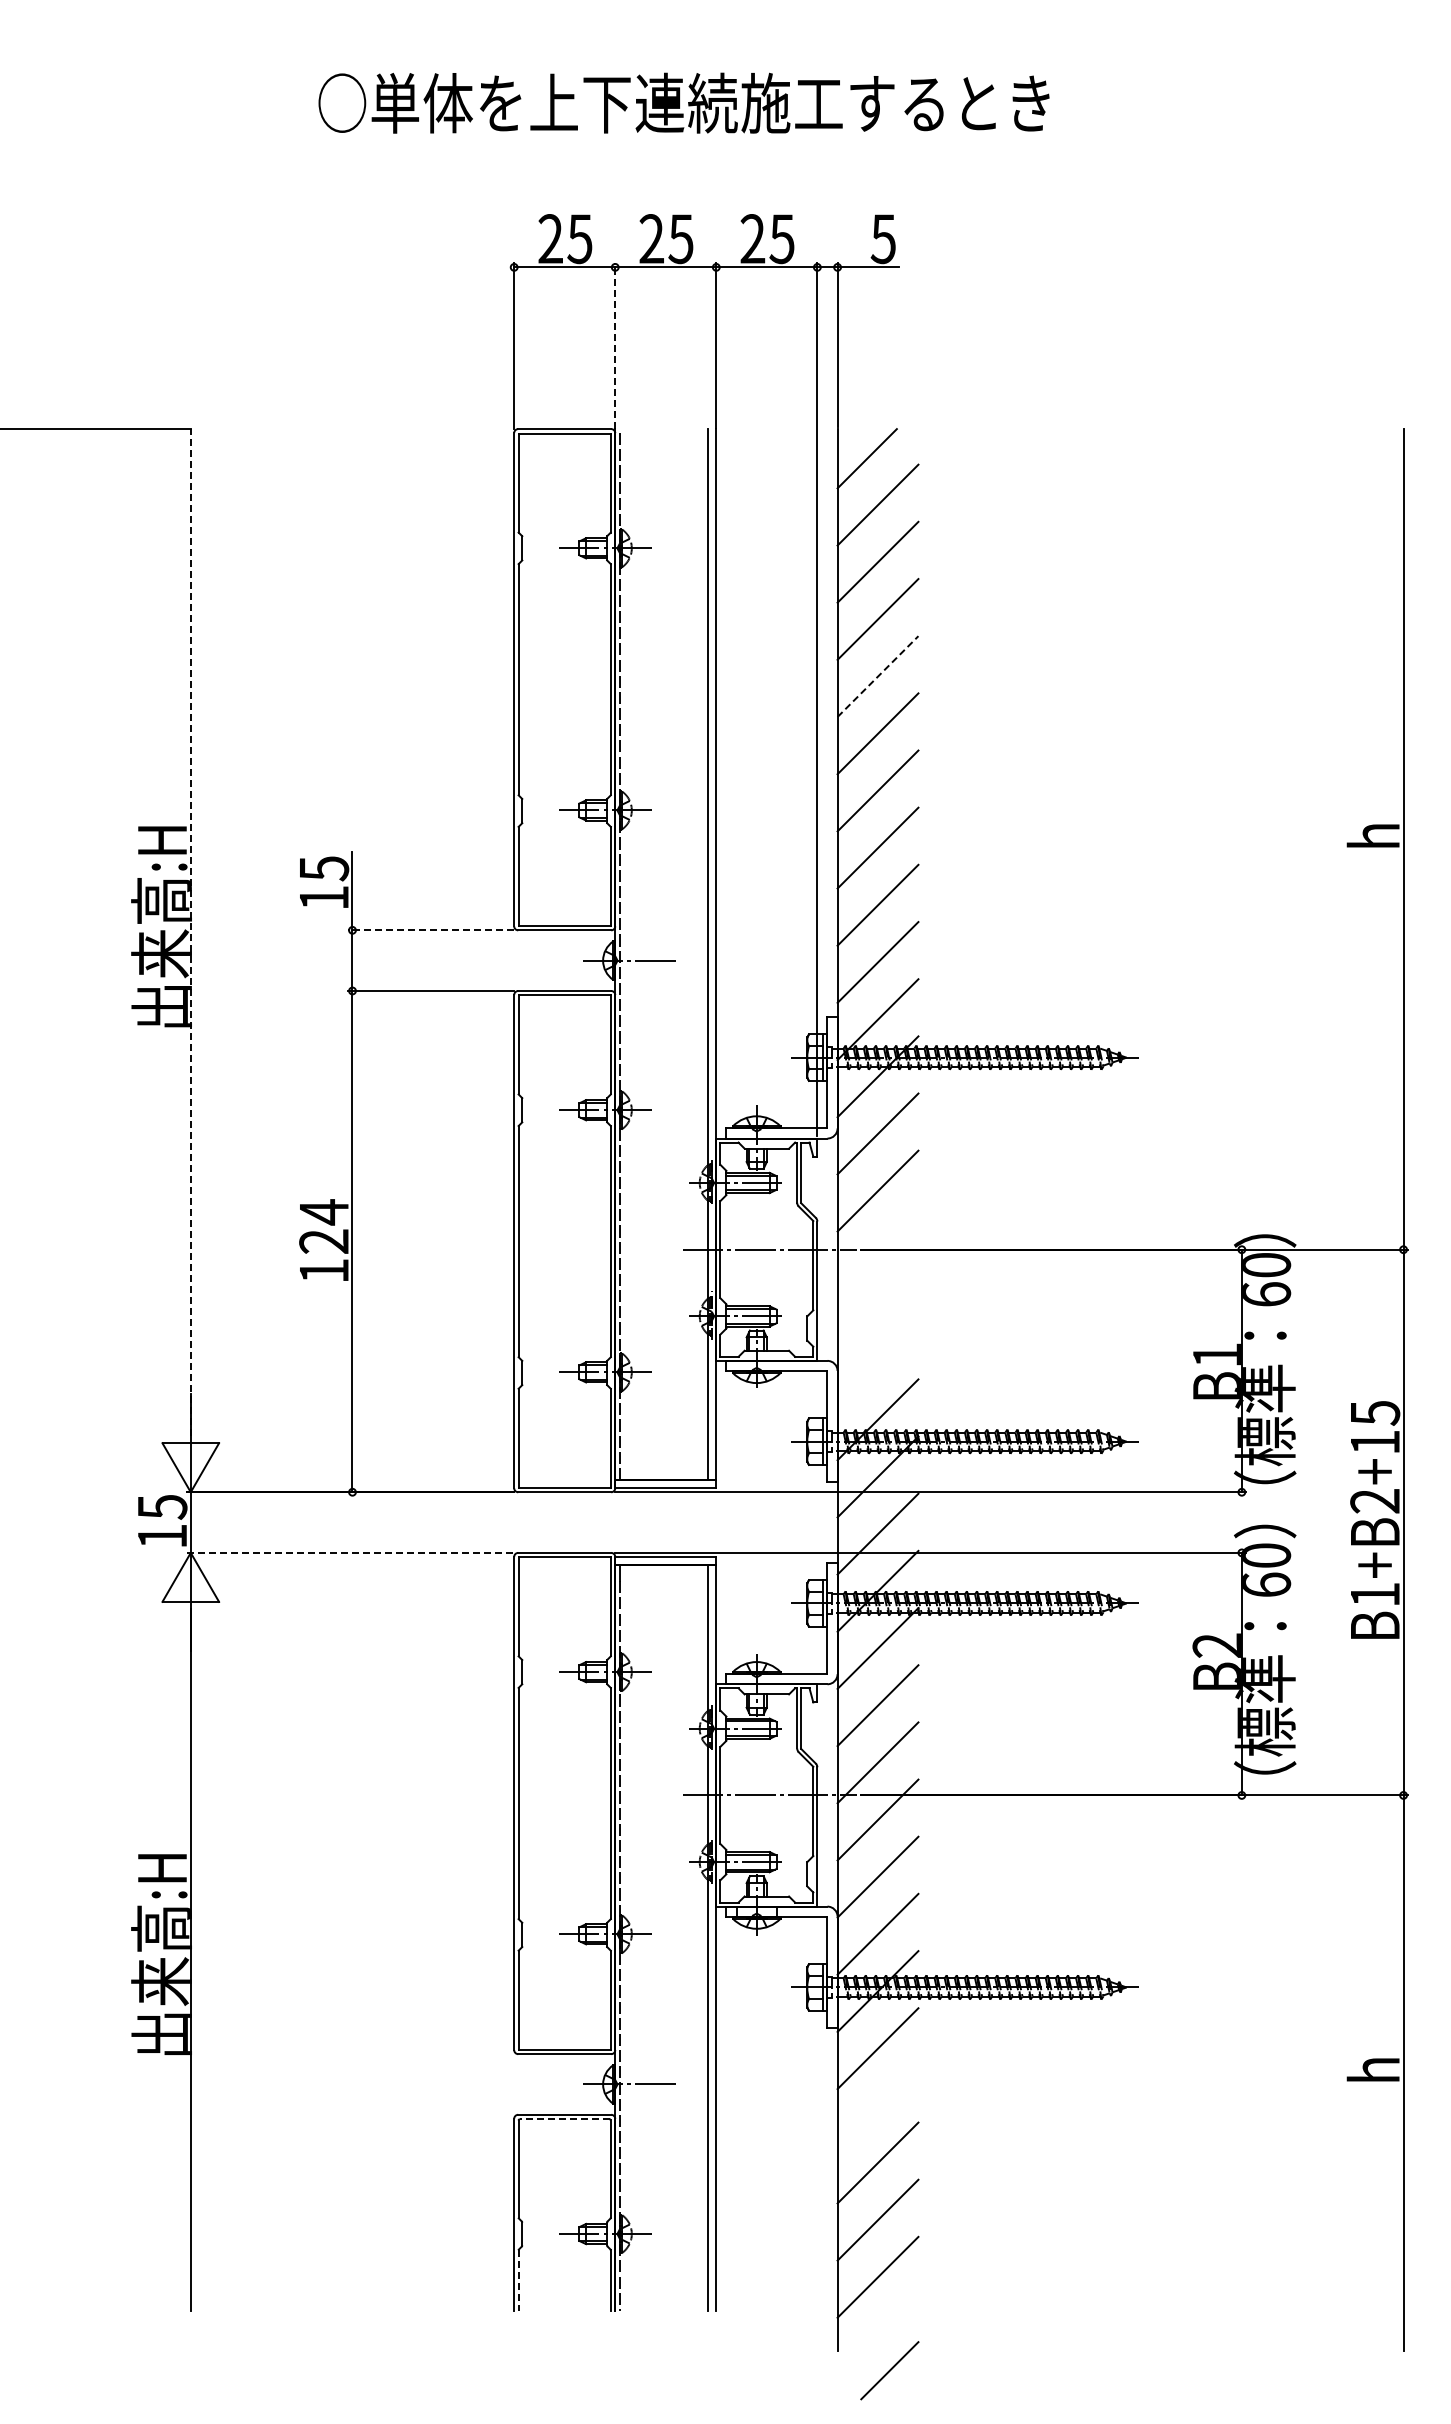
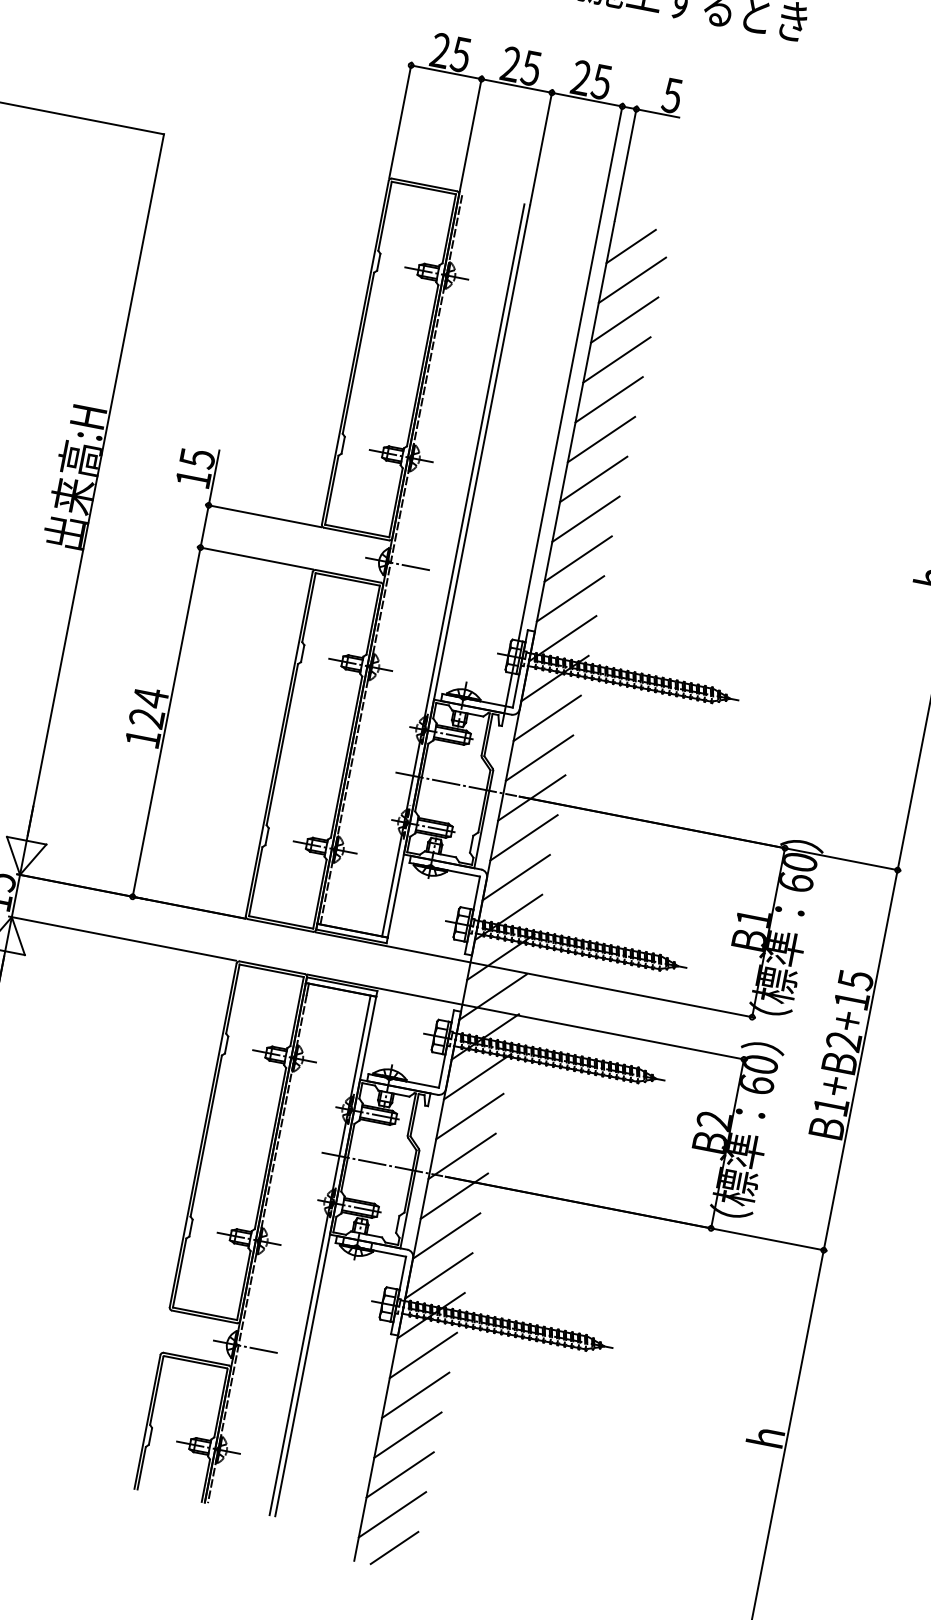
line: (615, 345) -> (471, 133), dashed -> solid
line: (878, 676) -> (609, 399), dashed -> solid
line: (431, 930) -> (263, 516), dashed -> solid
line: (190, 931) -> (95, 484), dashed -> solid
line: (877, 1247) -> (531, 797), added
line: (877, 1305) -> (523, 837), added
line: (877, 1362) -> (515, 877), added
line: (349, 1552) -> (122, 938), dashed -> solid
line: (877, 2105) -> (415, 1395), added
line: (564, 2119) -> (195, 1362), dashed -> solid
line: (518, 2281) -> (141, 1468), dashed -> solid
line: (889, 2370) -> (394, 1547), moved

